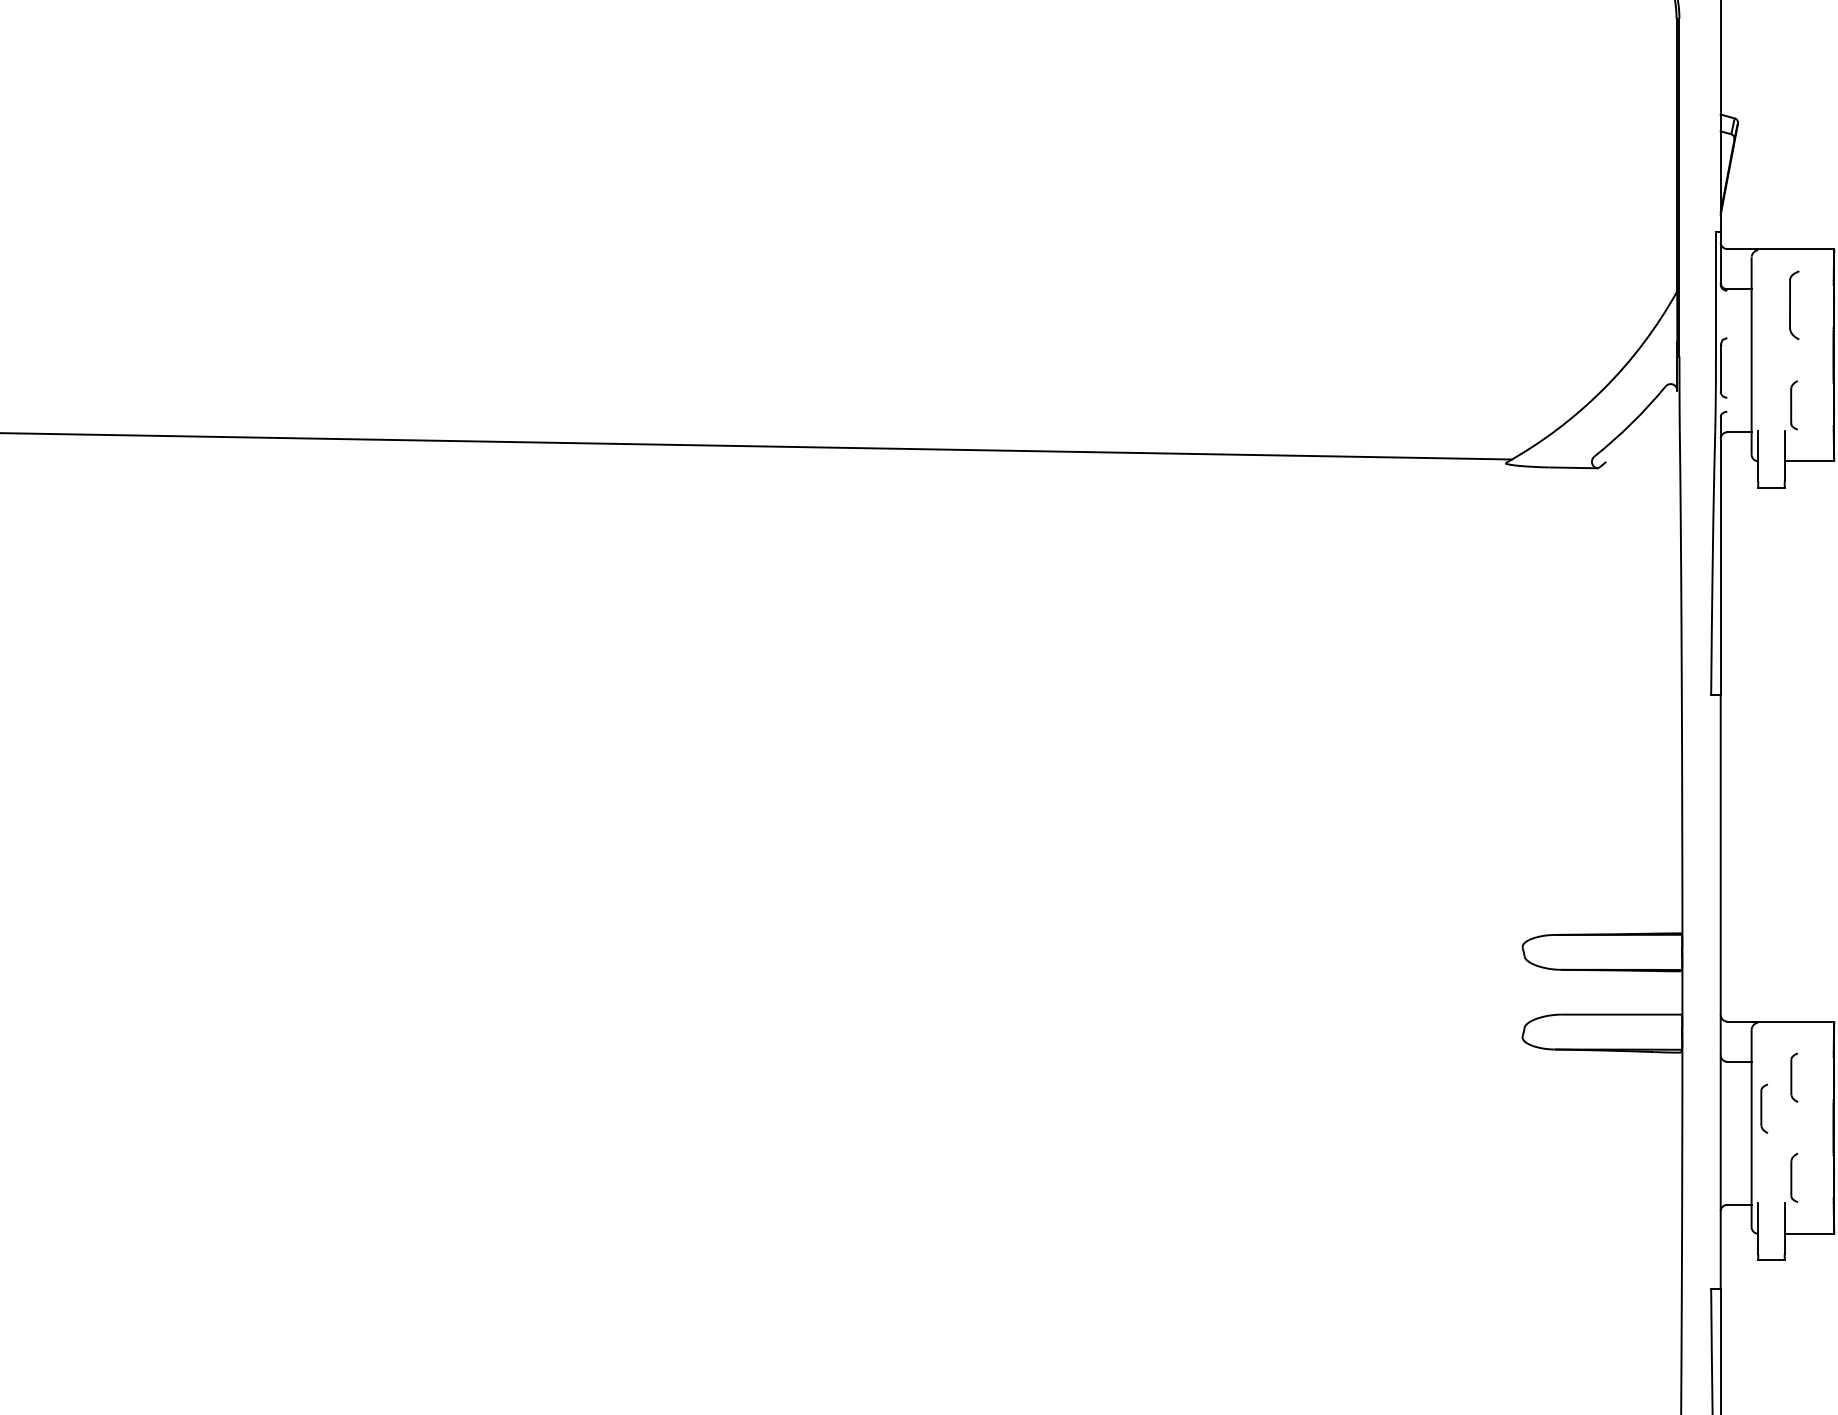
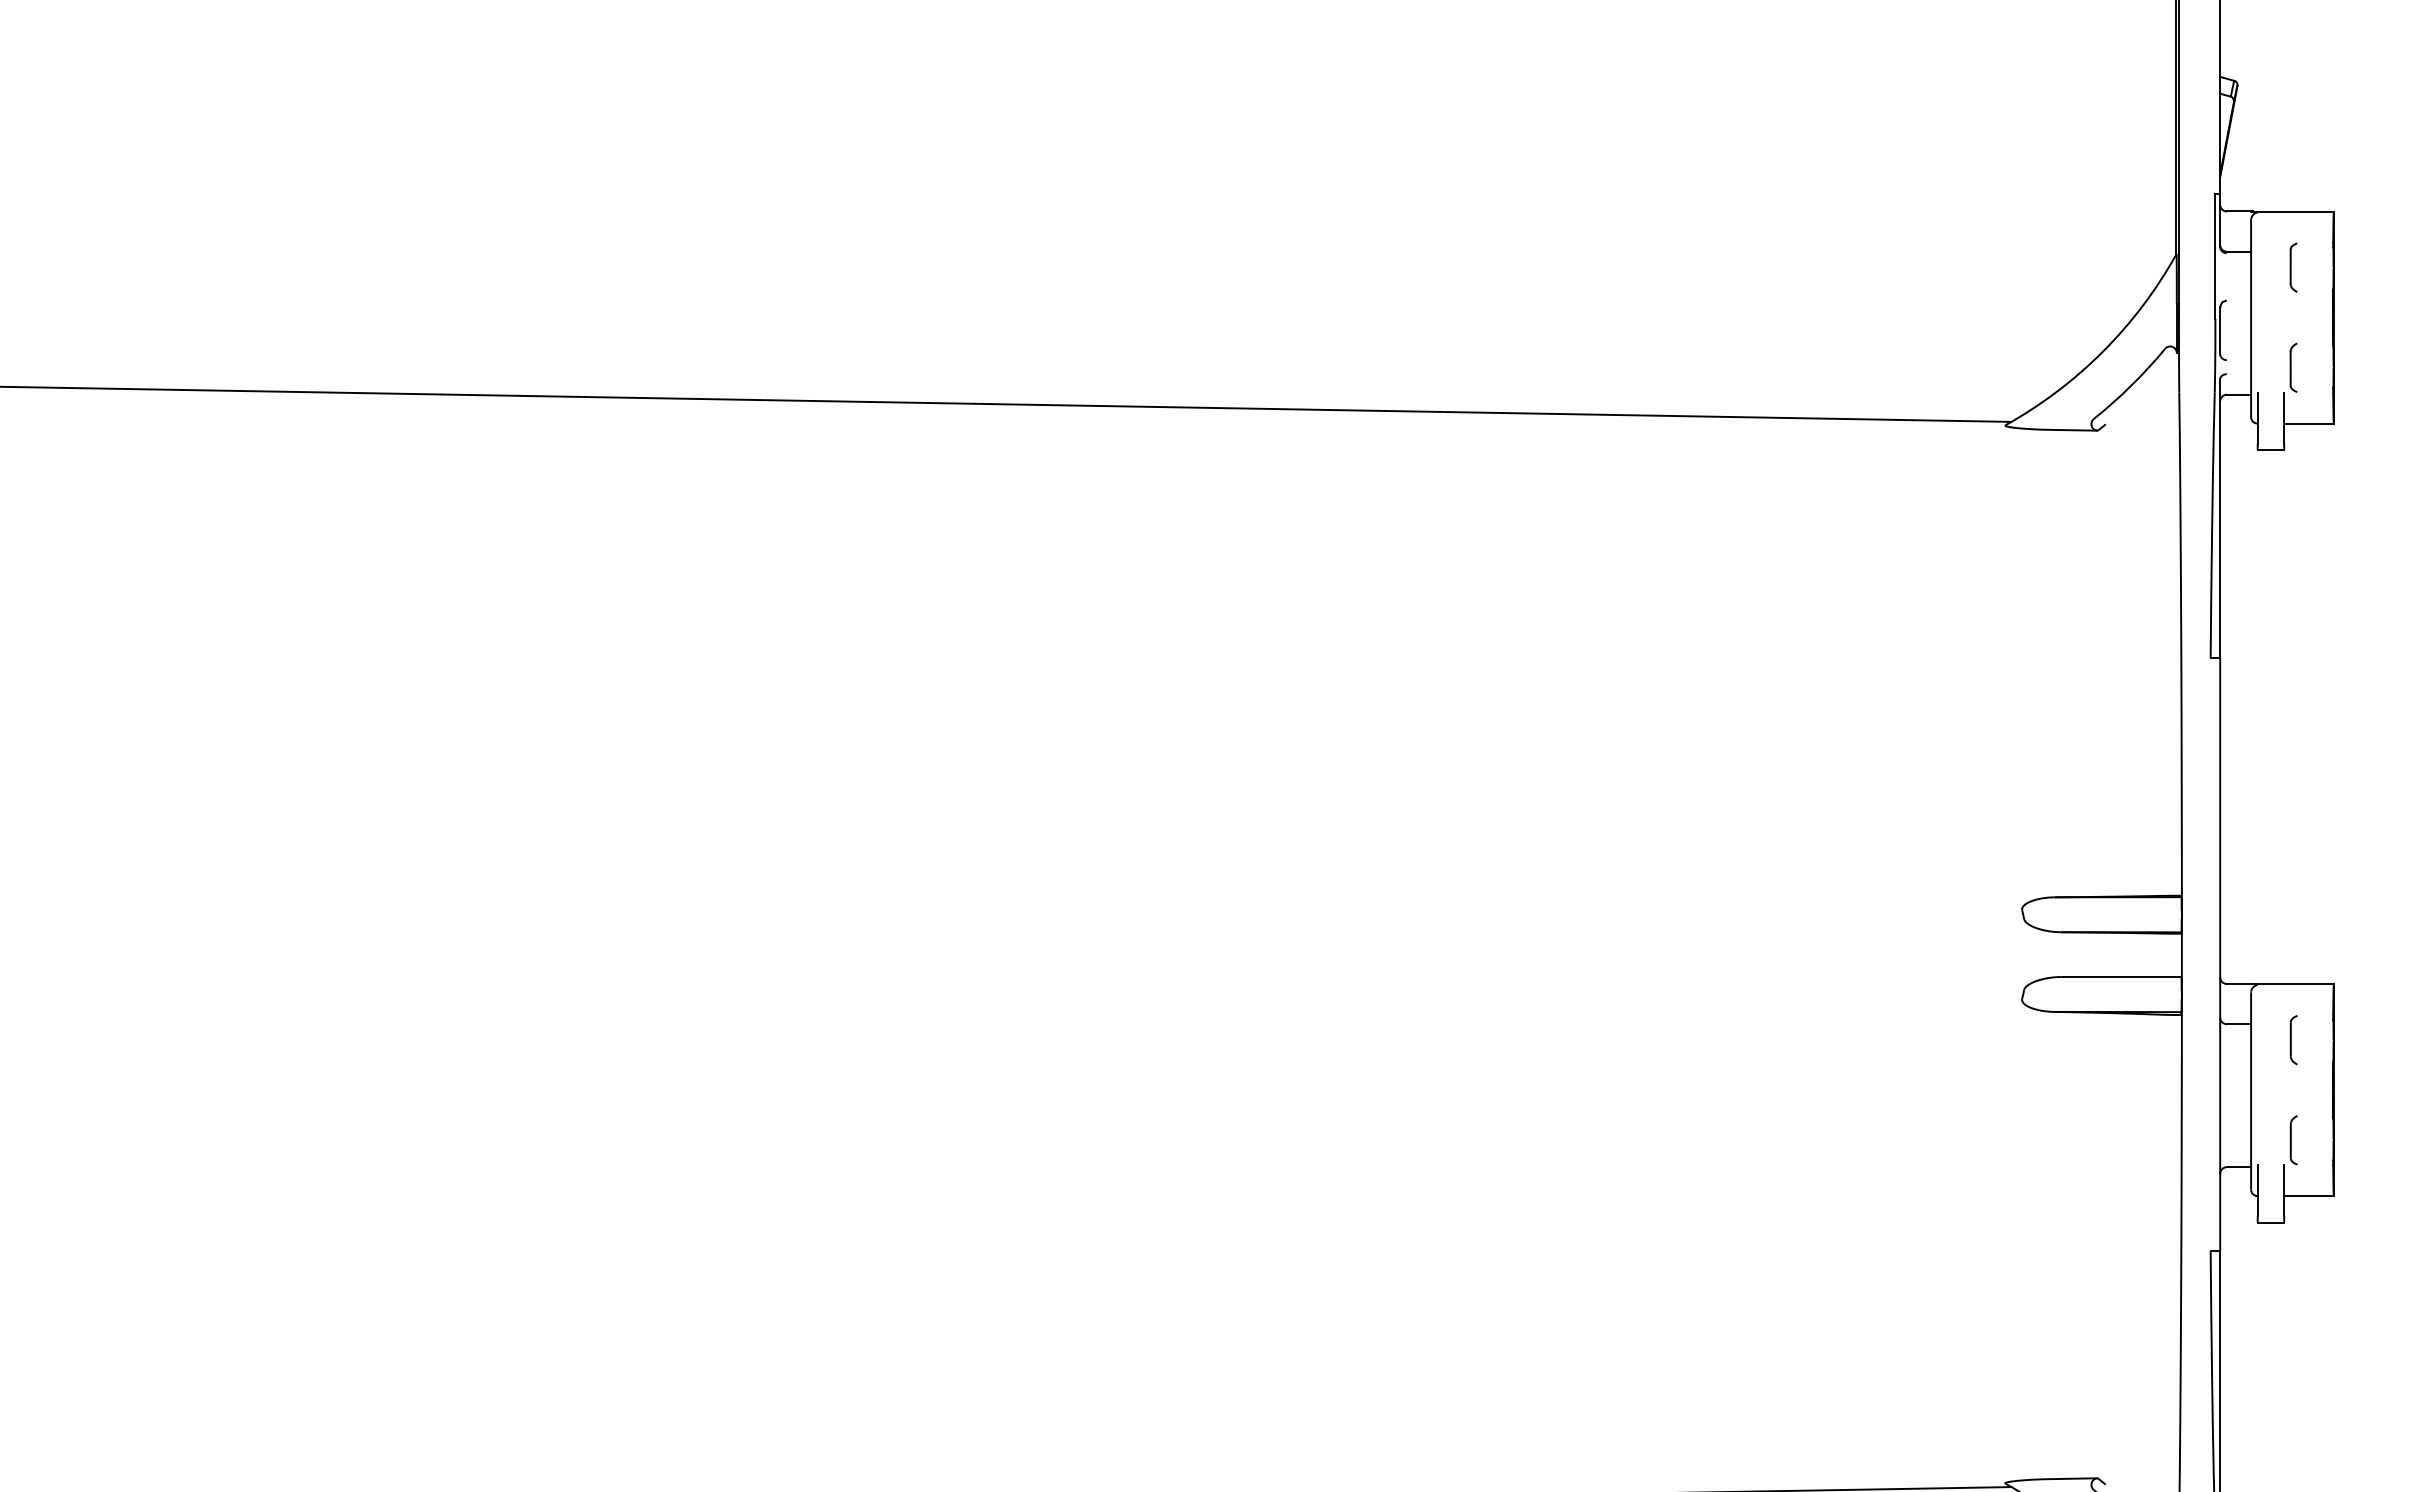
part: (1794, 305) -> (2293, 267), size x0.71
part: (1764, 1109) -> (2263, 1071), removed

